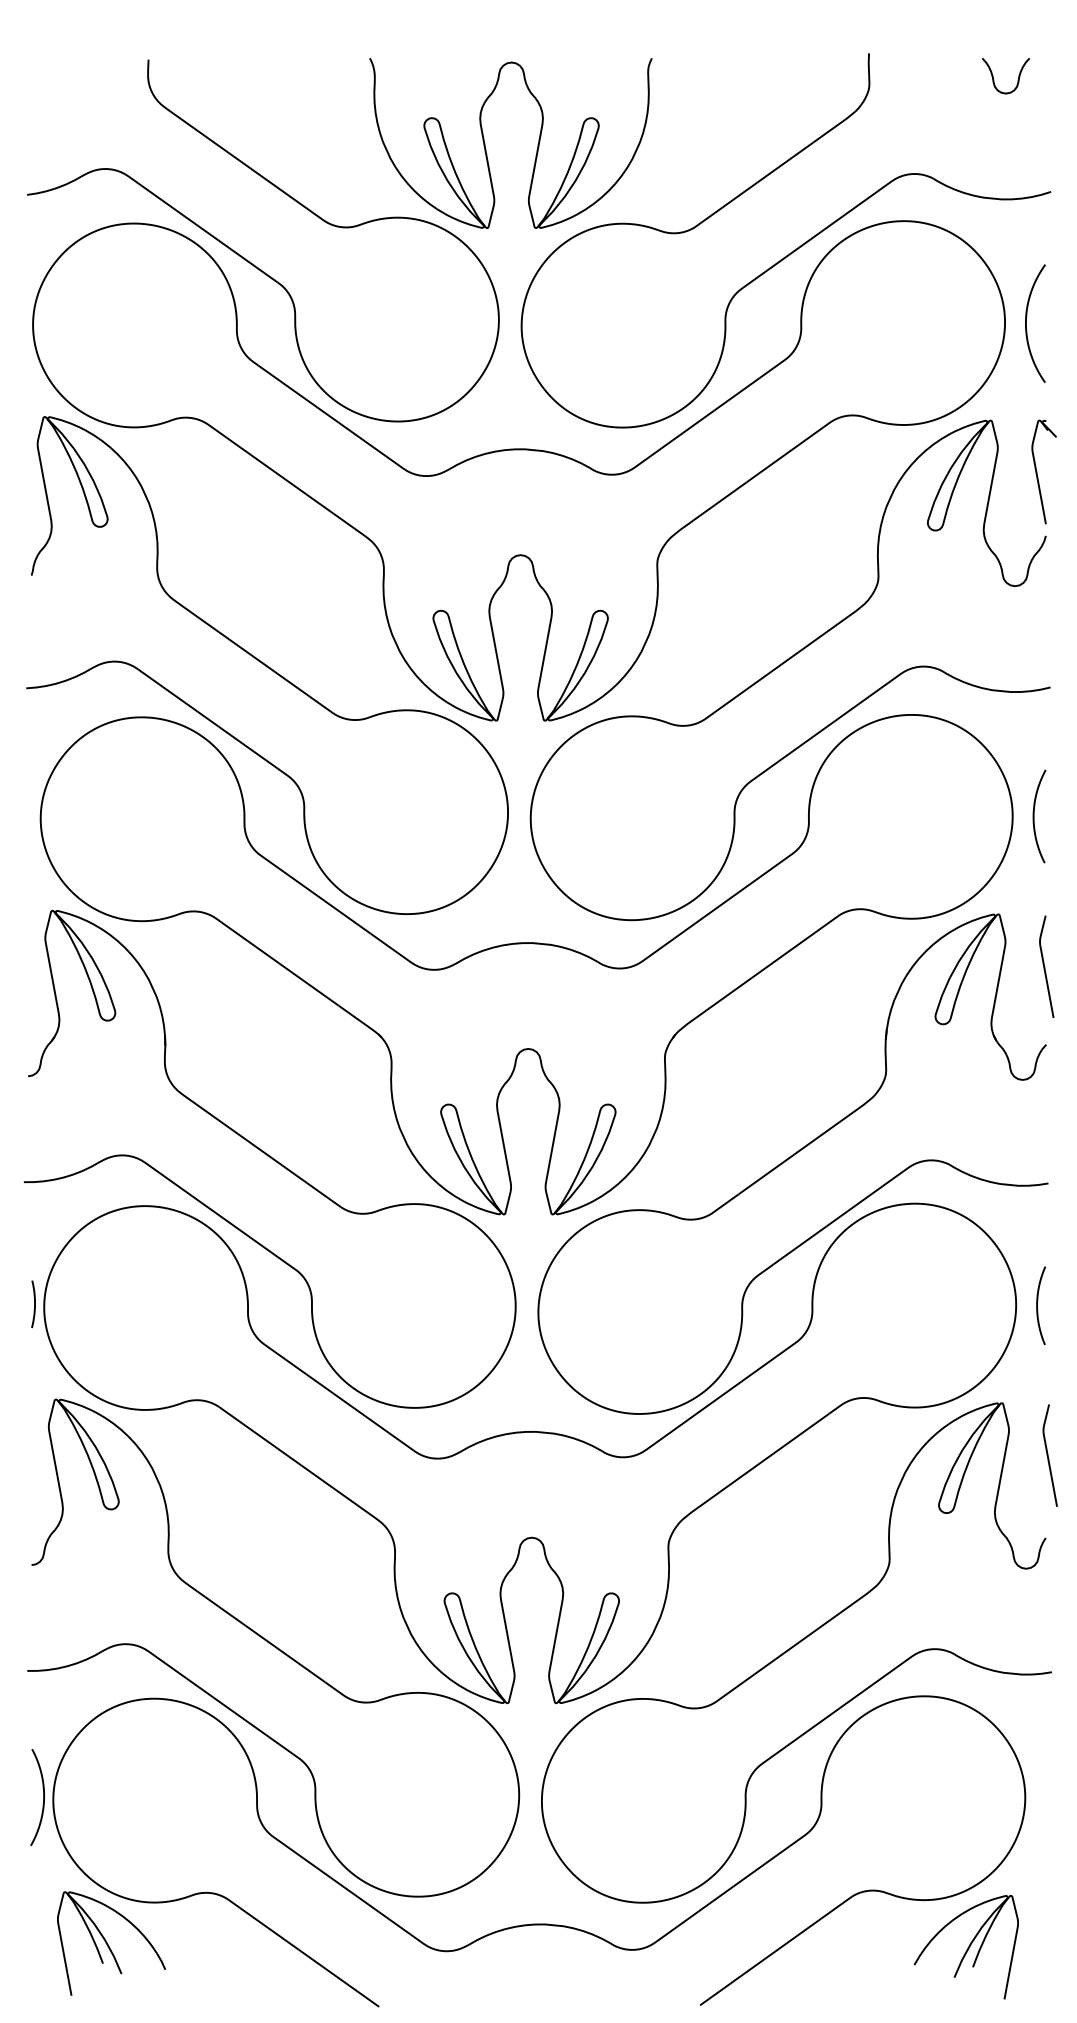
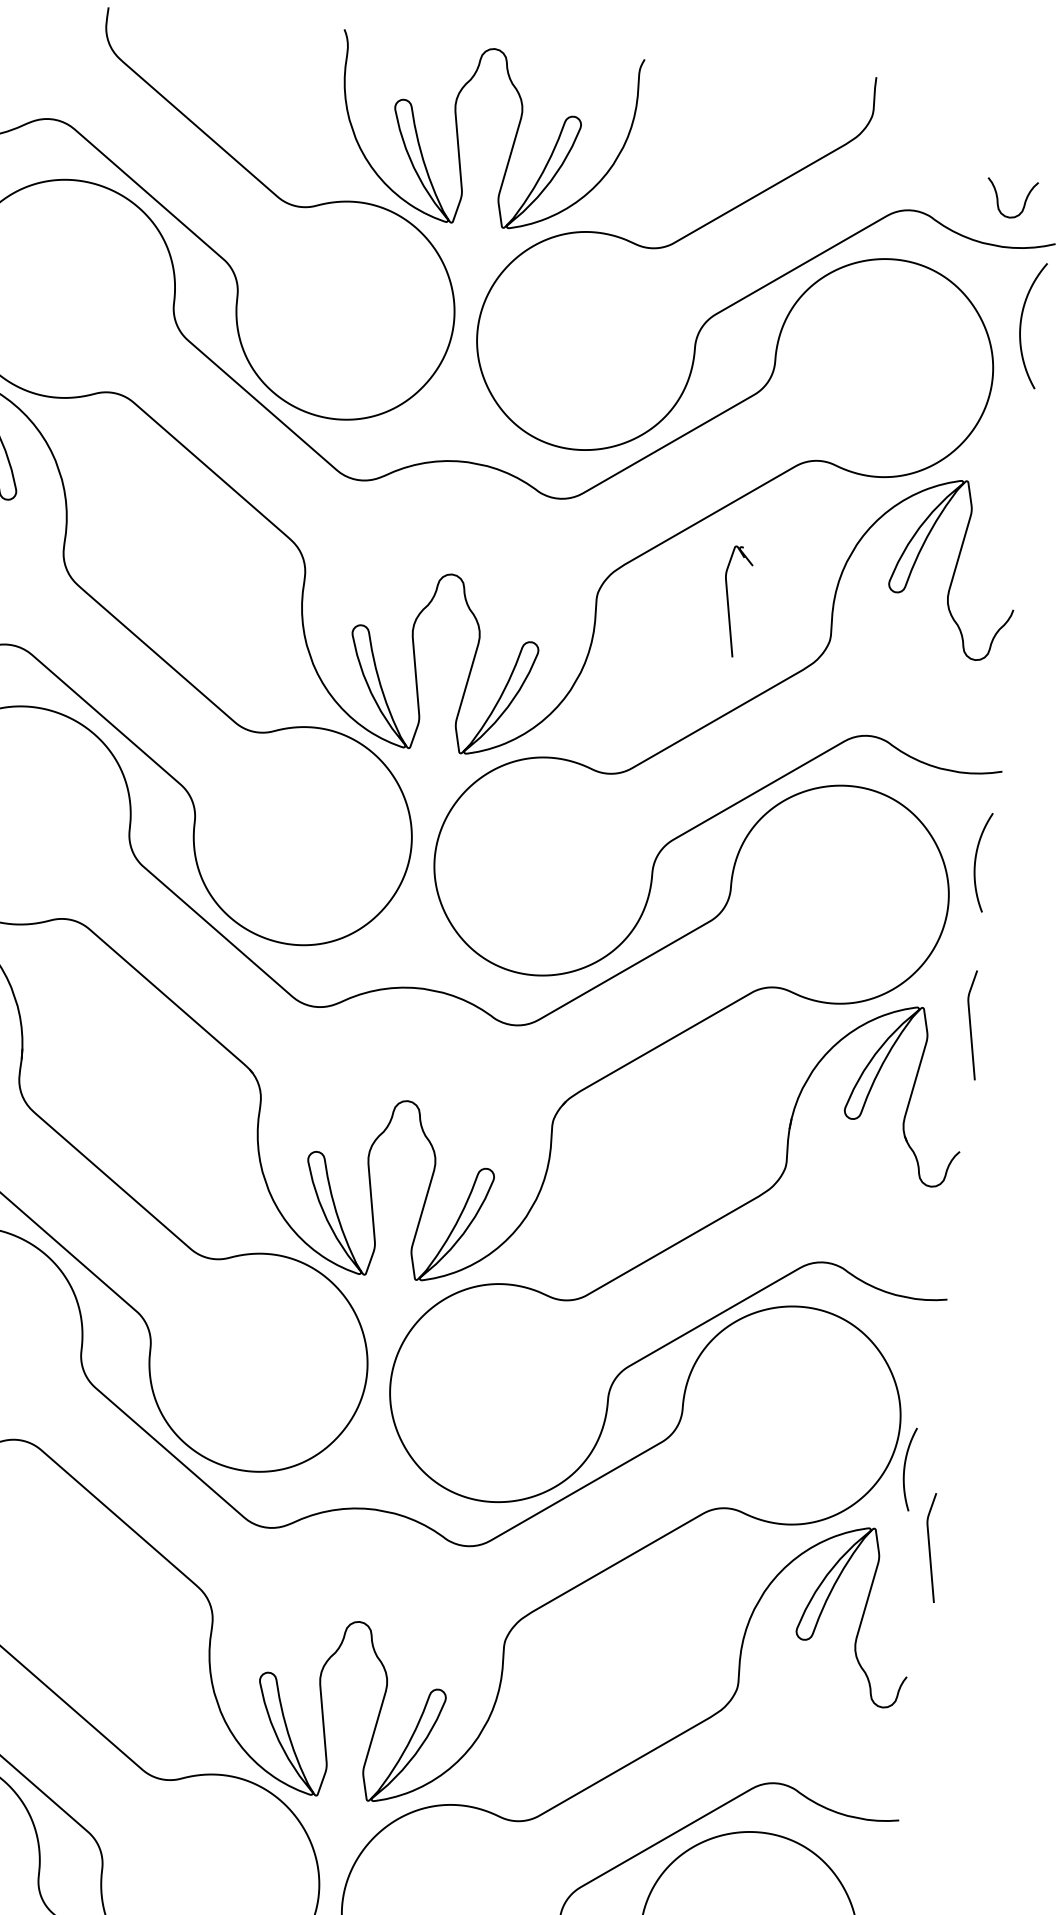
curve: (994, 79) -> (999, 201), moved
curve: (1026, 323) -> (1021, 324), moved
part: (1043, 471) -> (735, 601), moved
curve: (1034, 816) -> (976, 861), moved
curve: (1045, 966) -> (971, 1024), moved
curve: (1037, 1305) -> (904, 1468), moved
curve: (1048, 1455) -> (930, 1547), moved

